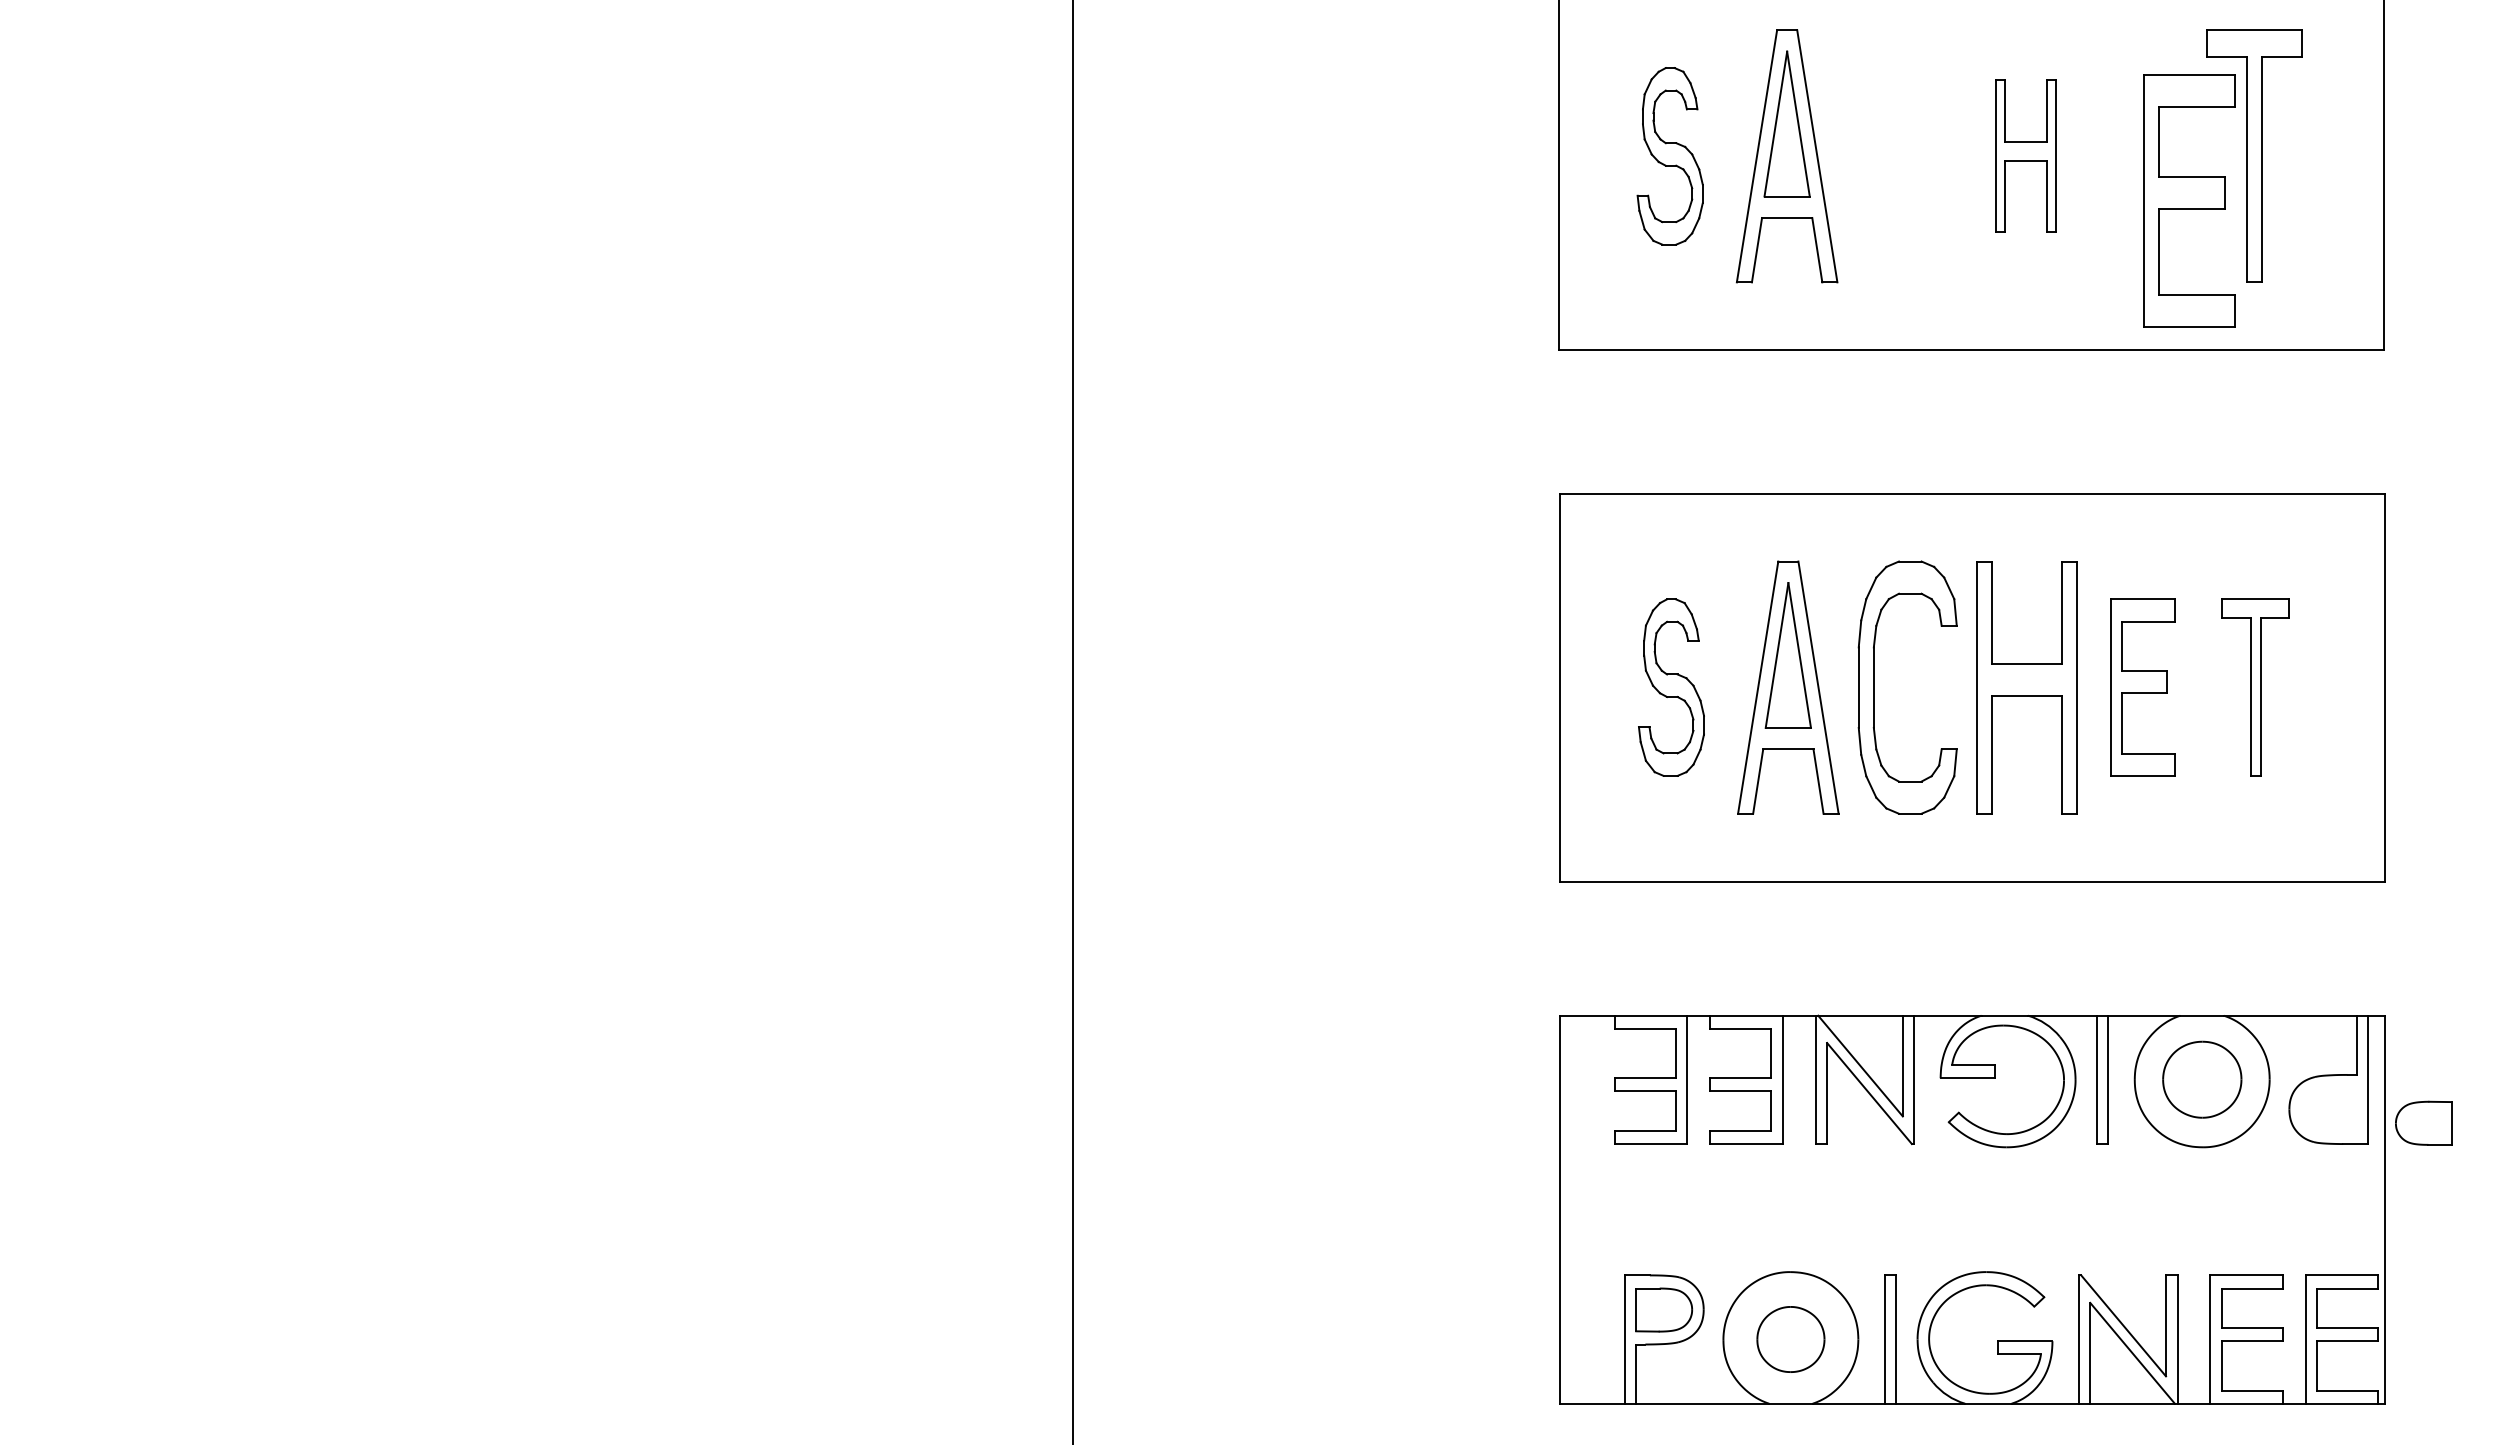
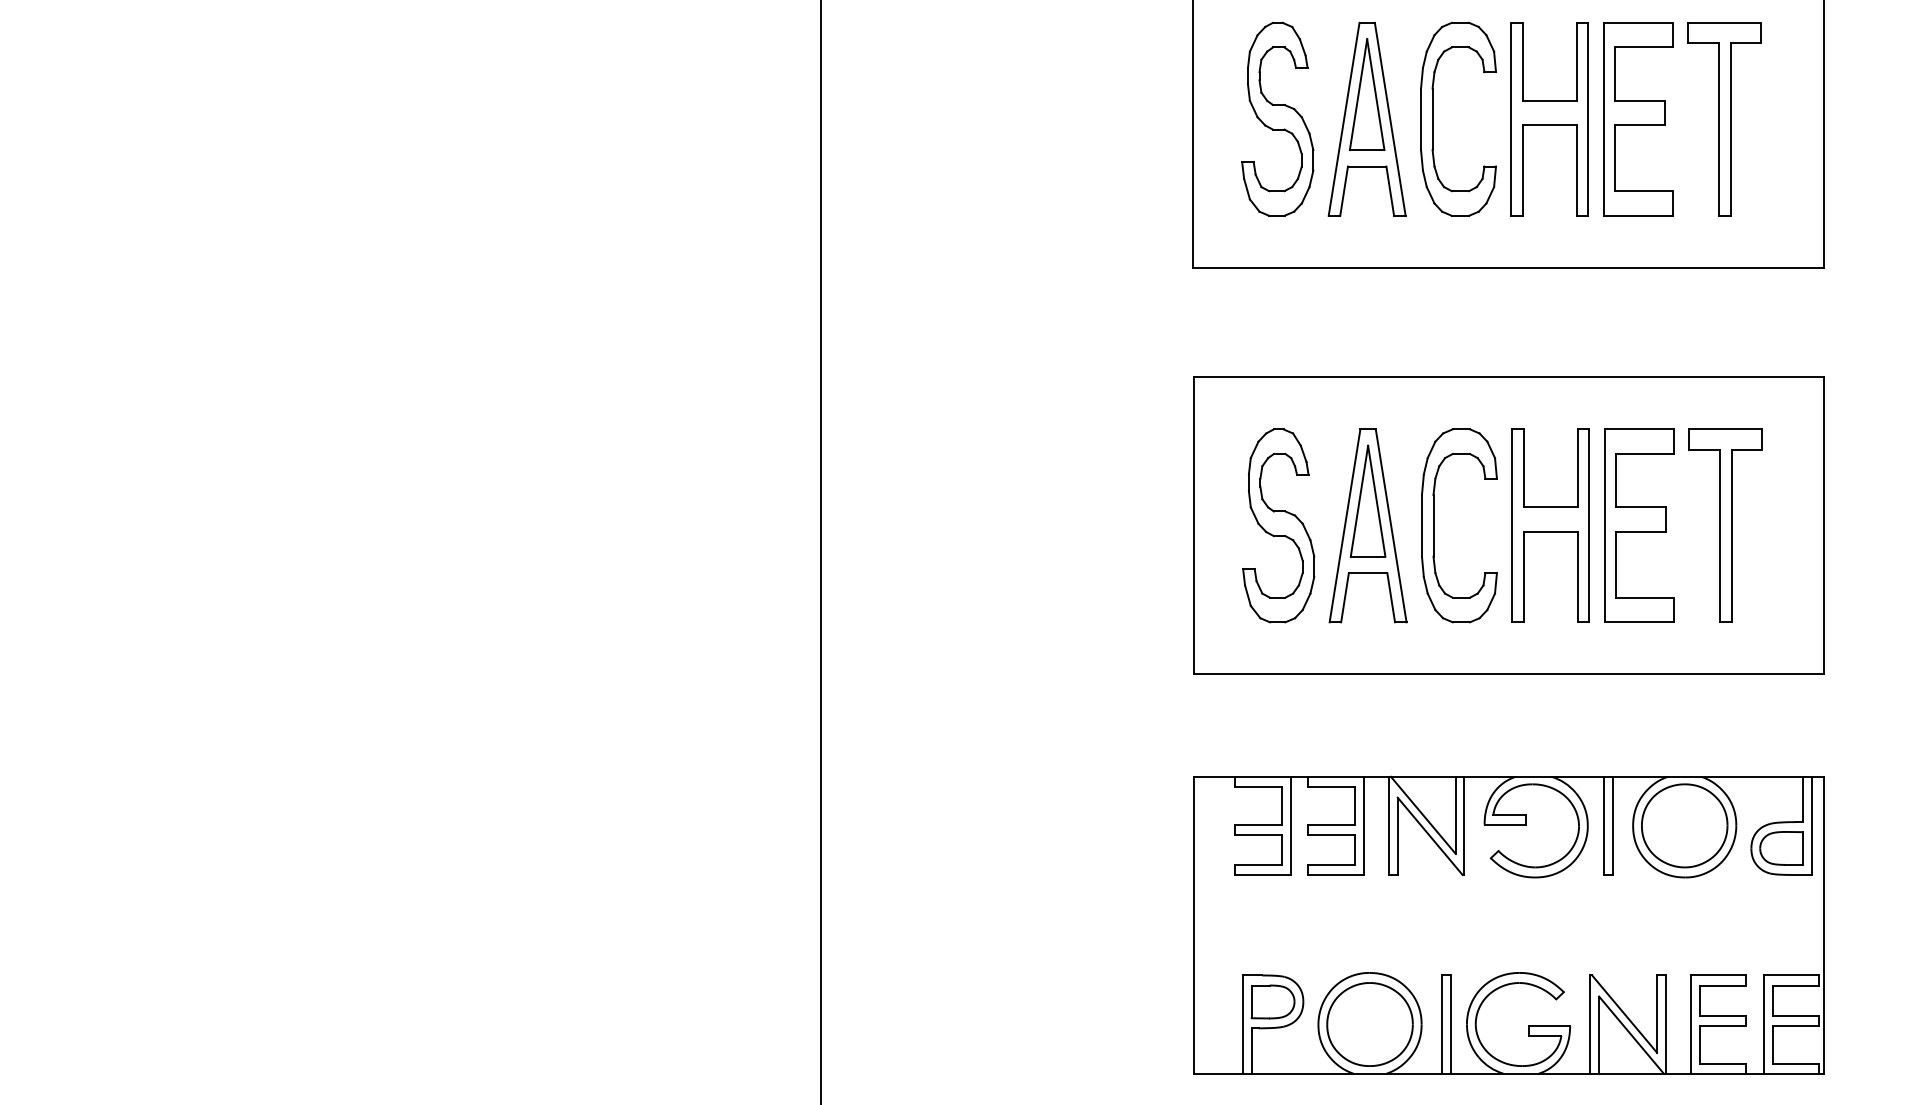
part: (2025, 155) -> (1549, 118), size x1.67
part: (1669, 156) -> (1277, 119), size x1.43
part: (1873, 156) -> (1433, 119), added
part: (2189, 200) -> (1638, 118), moved
part: (1671, 687) -> (1278, 525), size x1.43
part: (2142, 687) -> (1639, 525), size x1.43
part: (2255, 687) -> (1725, 525), size x1.43
part: (2202, 1079) -> (1684, 825), size x1.43
part: (2423, 1122) -> (1781, 847), moved
part: (1790, 1339) -> (1369, 1024), size x1.67

